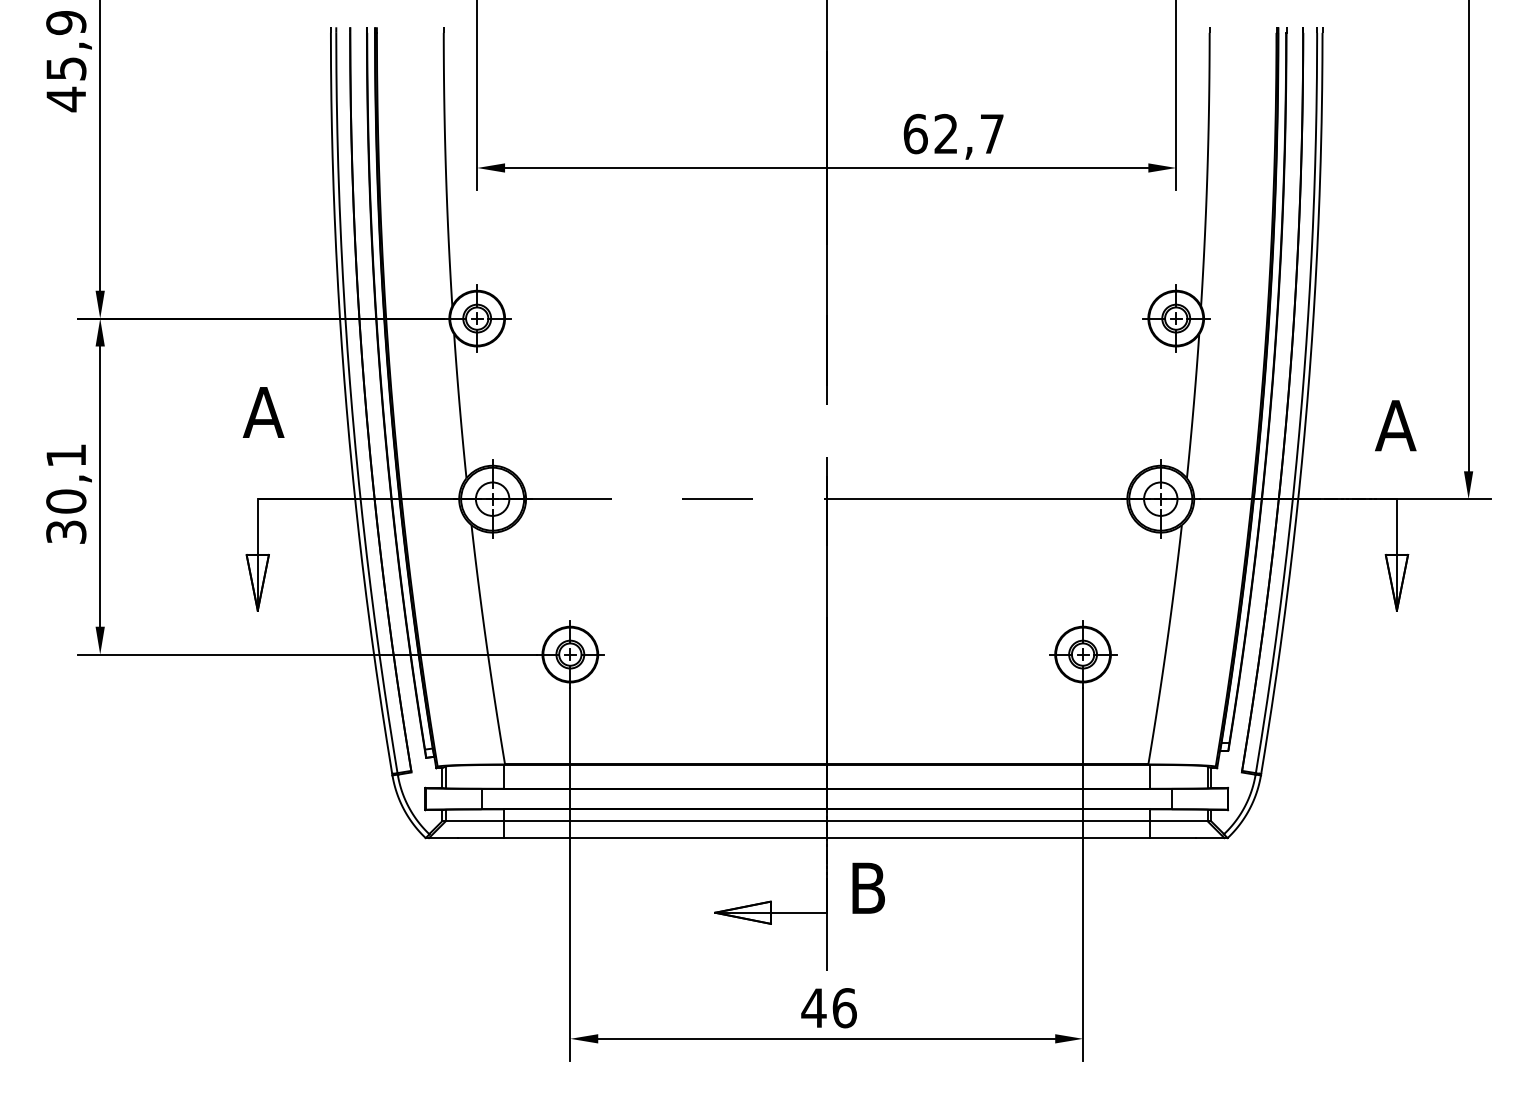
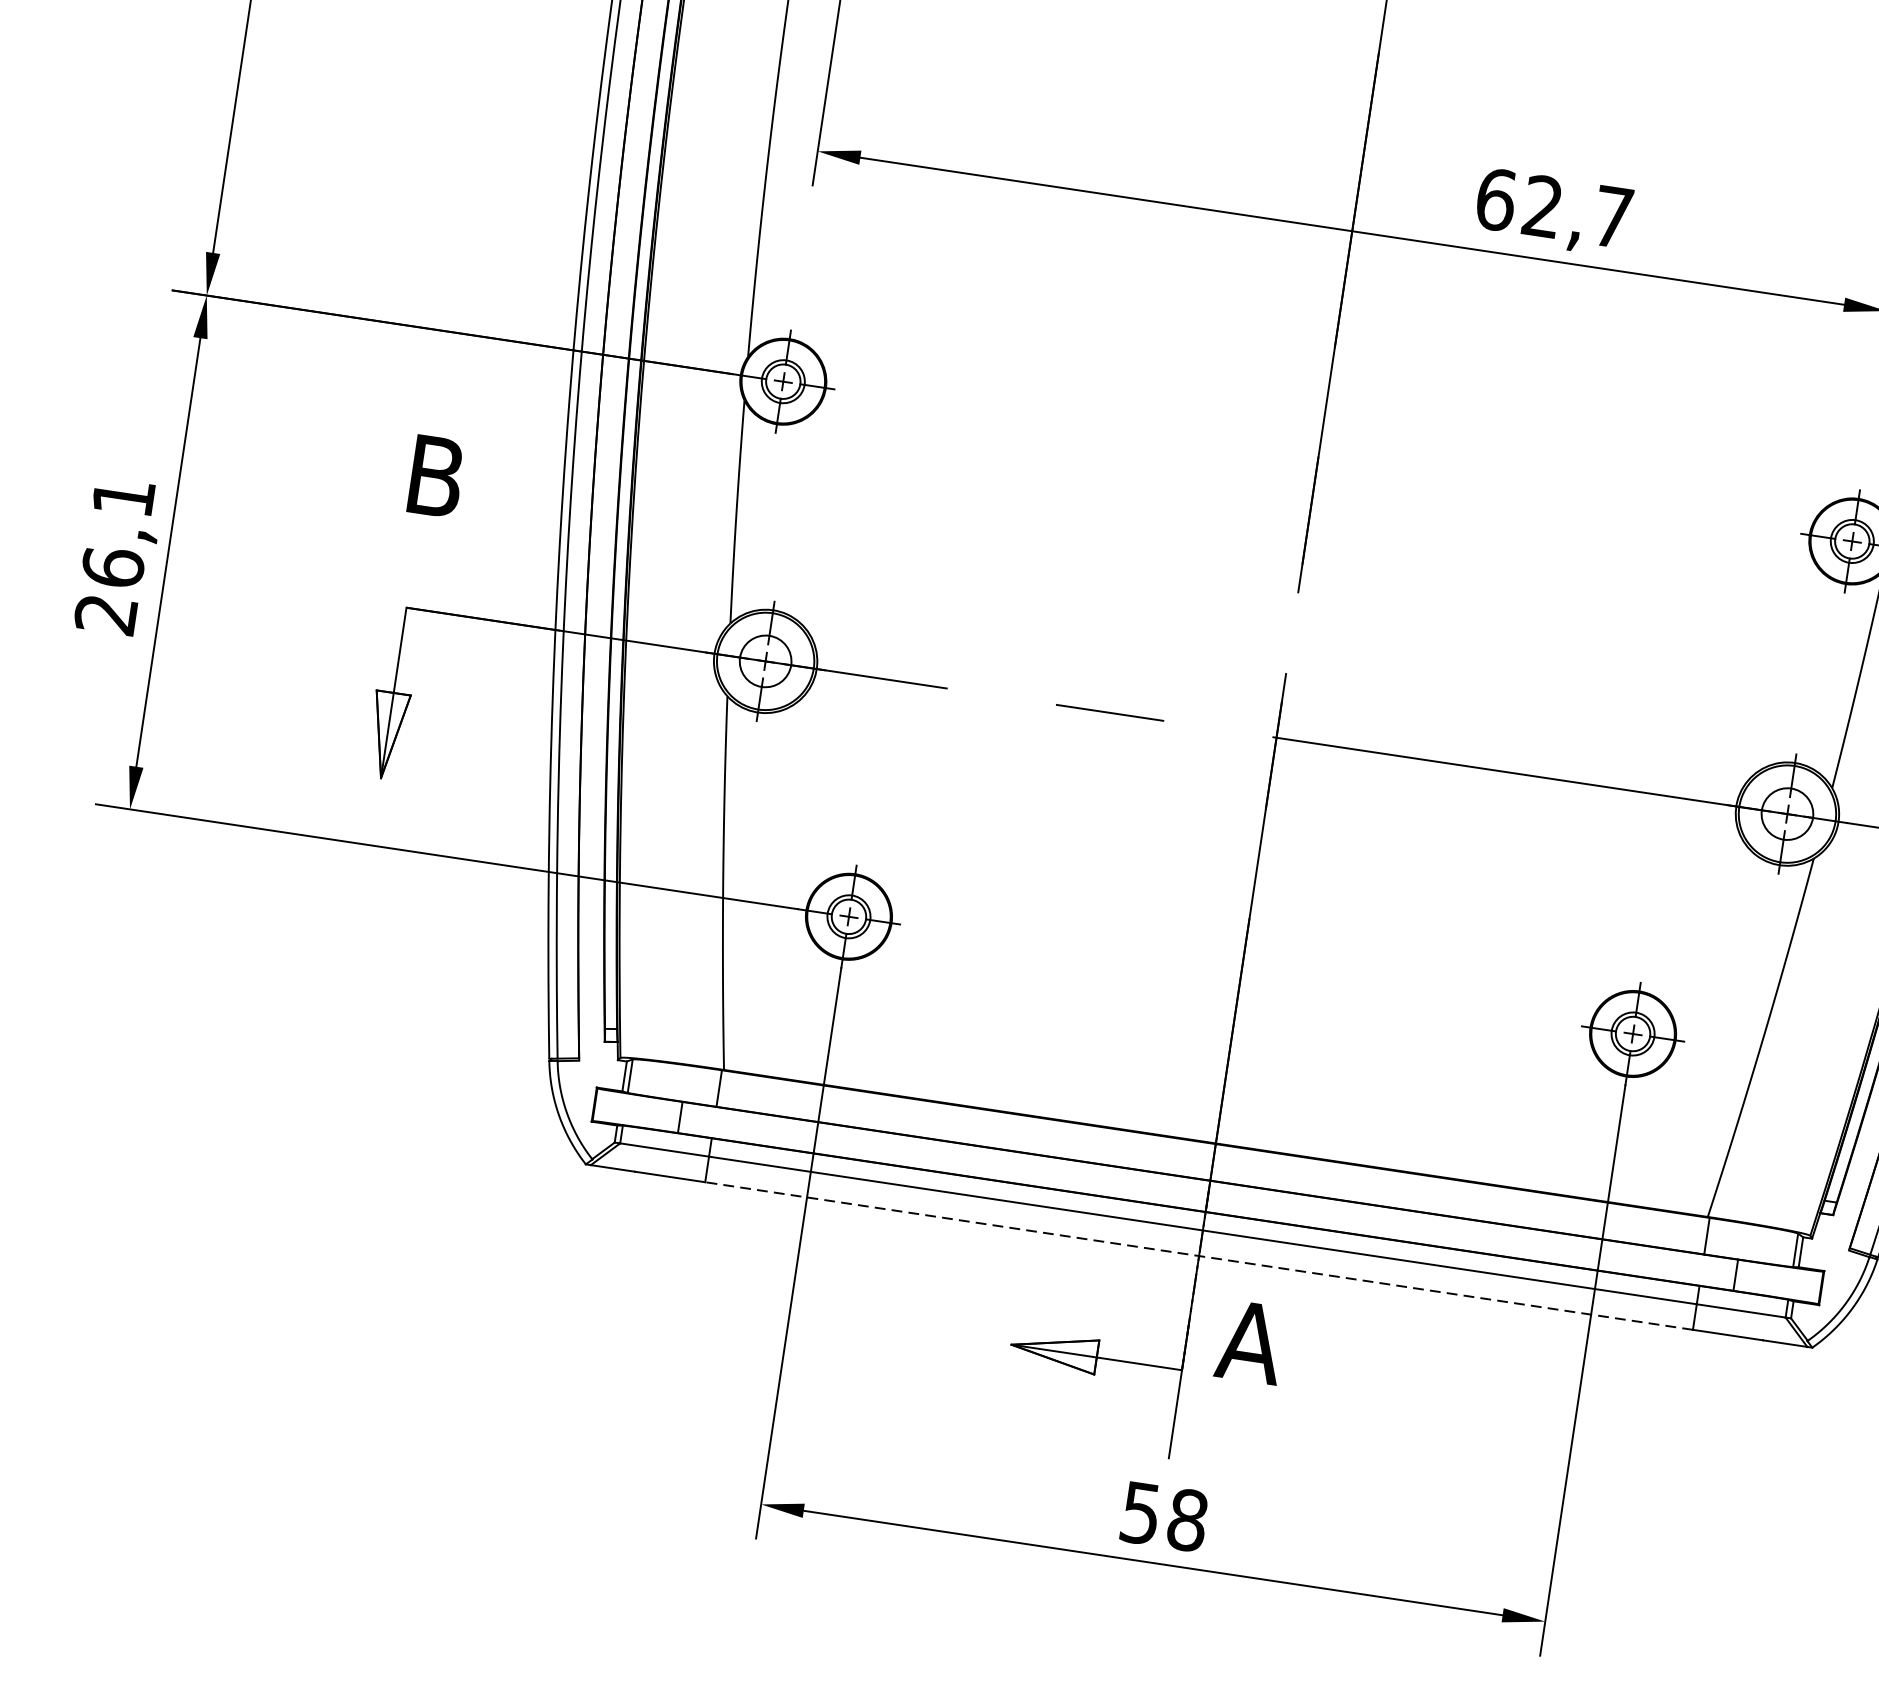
text: (263, 412) -> (435, 476), A -> B
text: (66, 516) -> (109, 590), 30,1 -> 26,1
line: (826, 838) -> (1198, 1256), solid -> dashed
text: (867, 887) -> (1250, 1340), B -> A
text: (828, 1008) -> (1162, 1517), 46 -> 58

